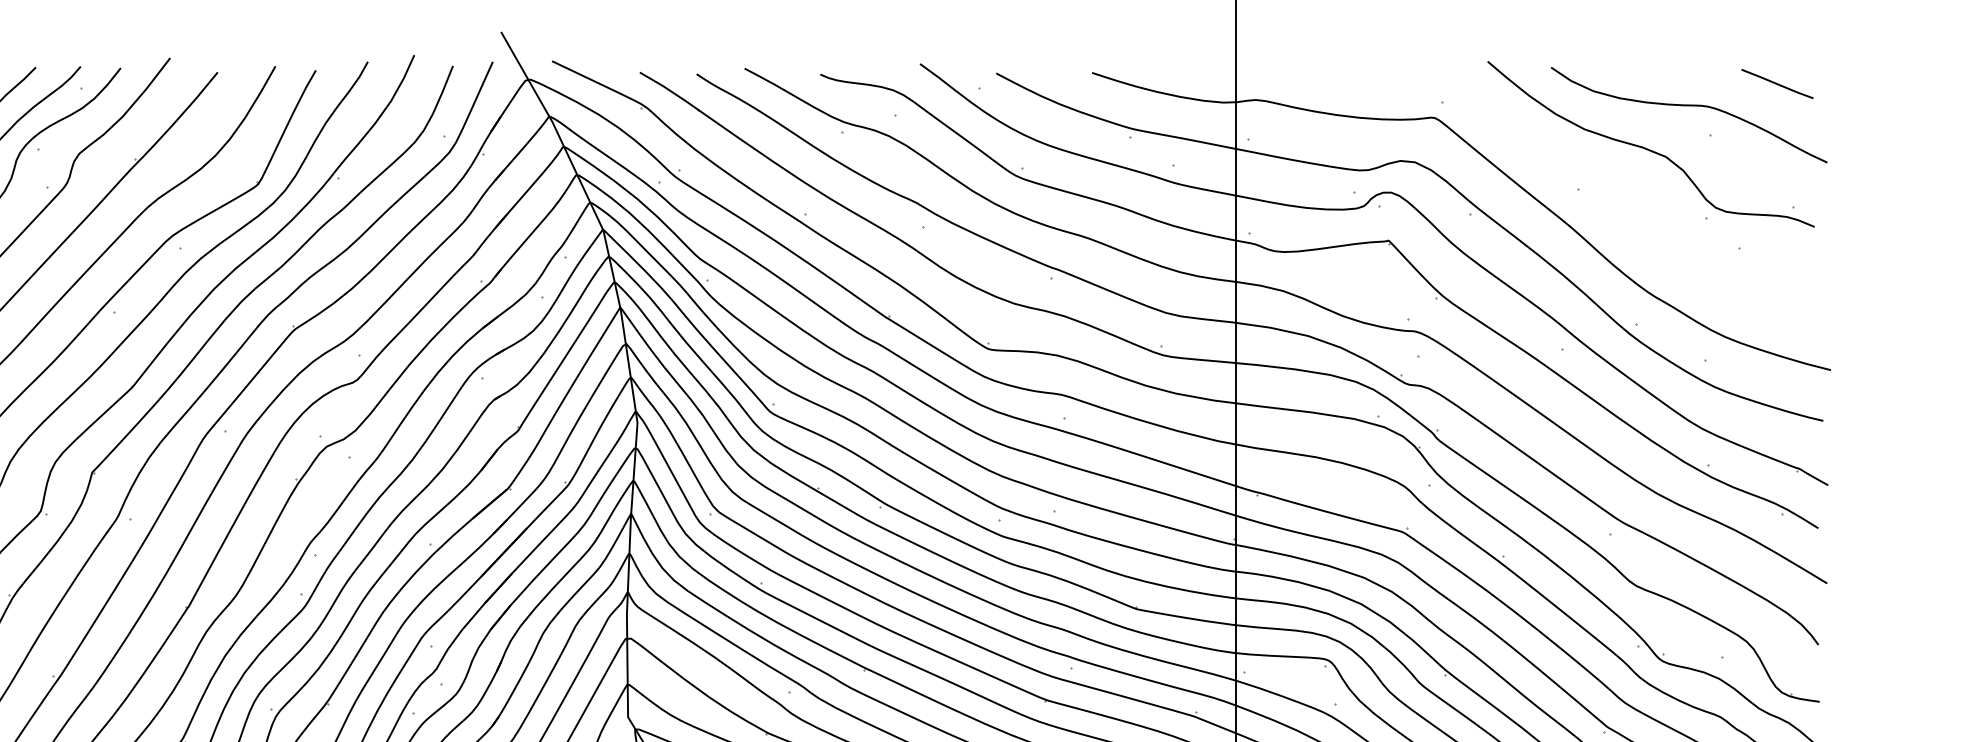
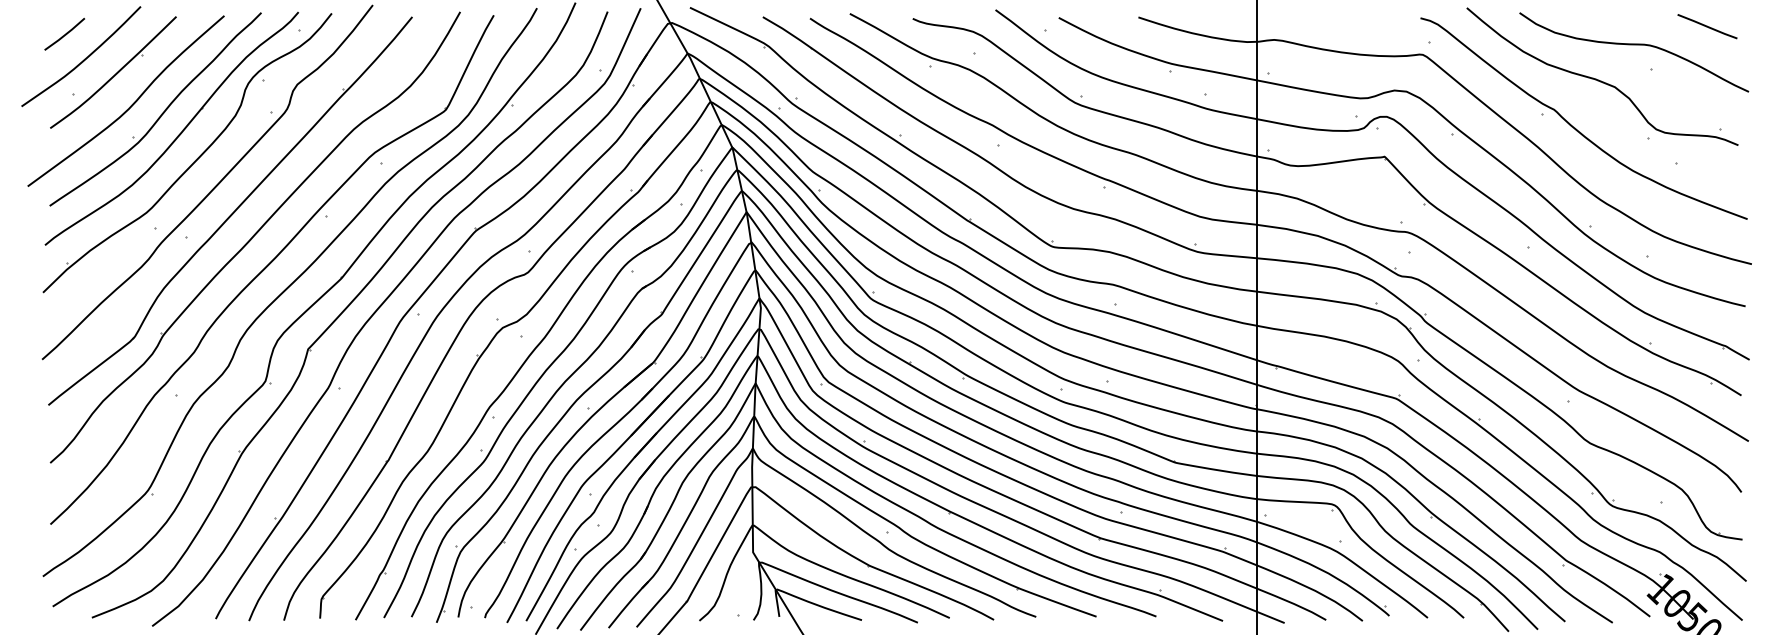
curve: (1618, 205) -> (1575, 127), added

